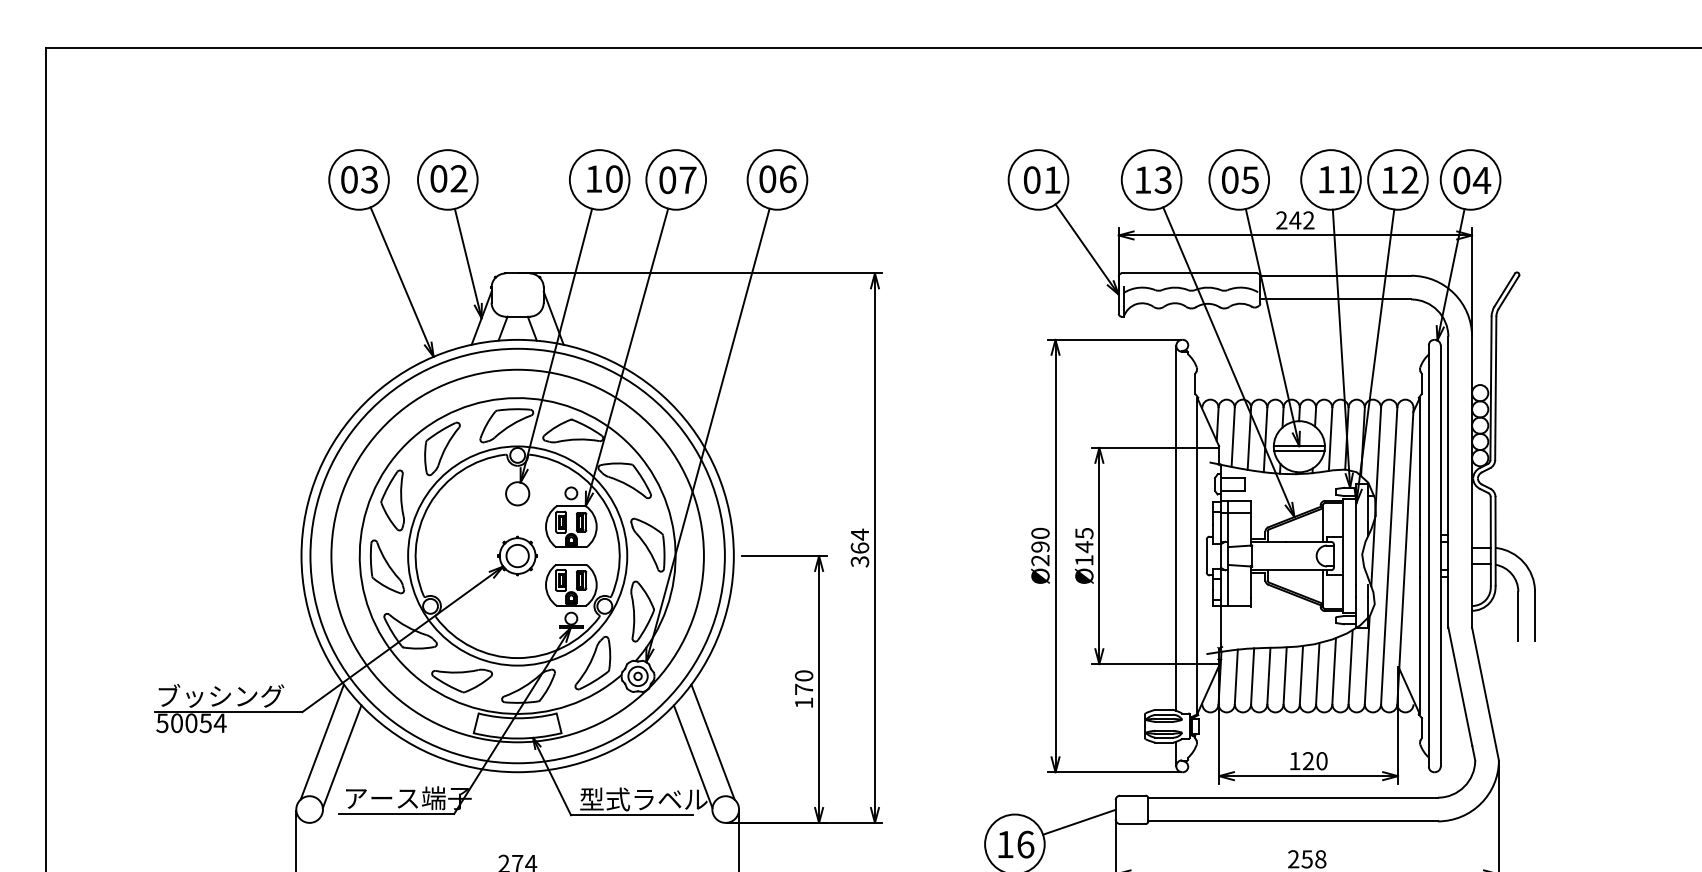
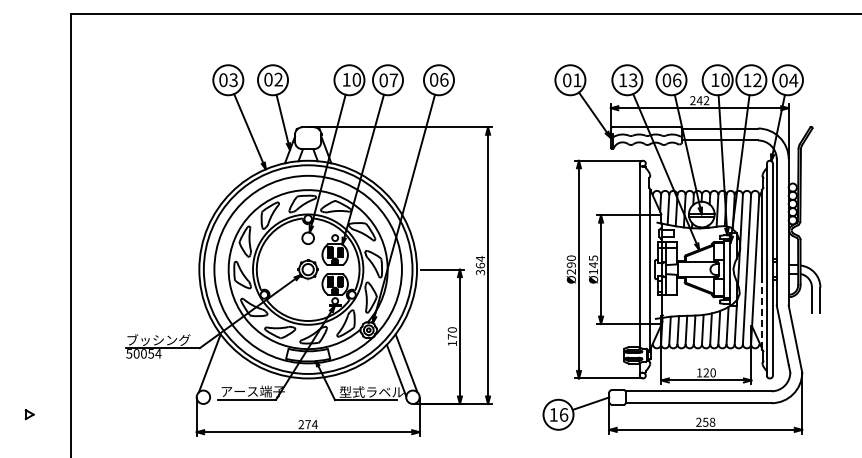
text: (1249, 180) -> (676, 80), 05 -> 06
text: (1346, 180) -> (725, 80), 11 -> 10
line: (1419, 645) -> (762, 314), solid -> dashed
line: (341, 756) -> (219, 370), removed

